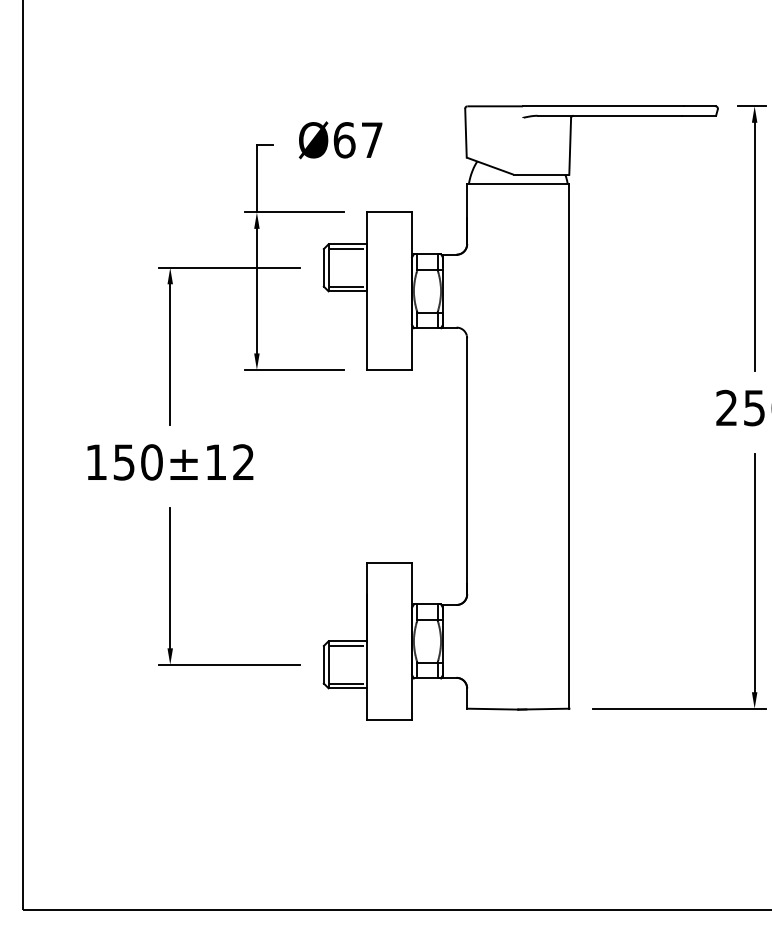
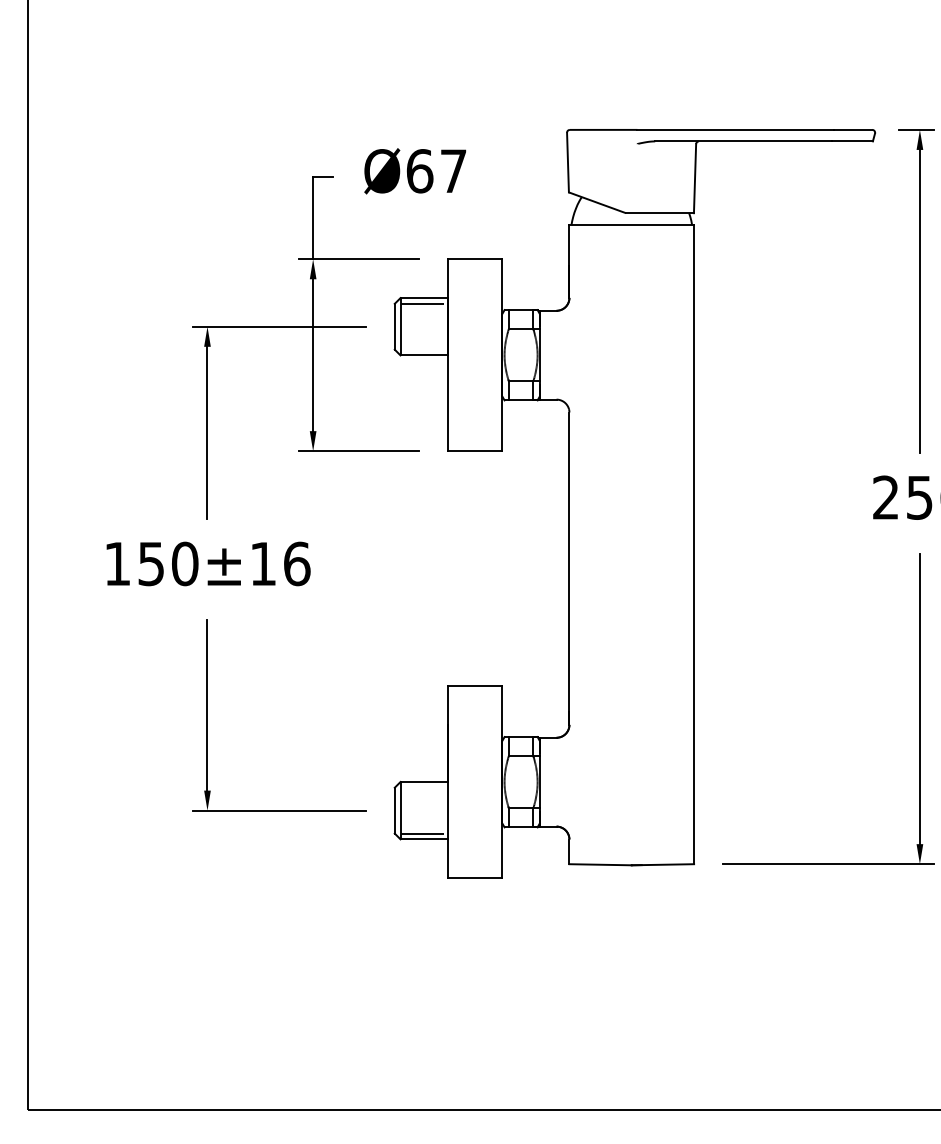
line: (347, 286) -> (423, 349), removed
text: (244, 462) -> (297, 563), 150±12 -> 150±16
line: (347, 645) -> (423, 787), removed

